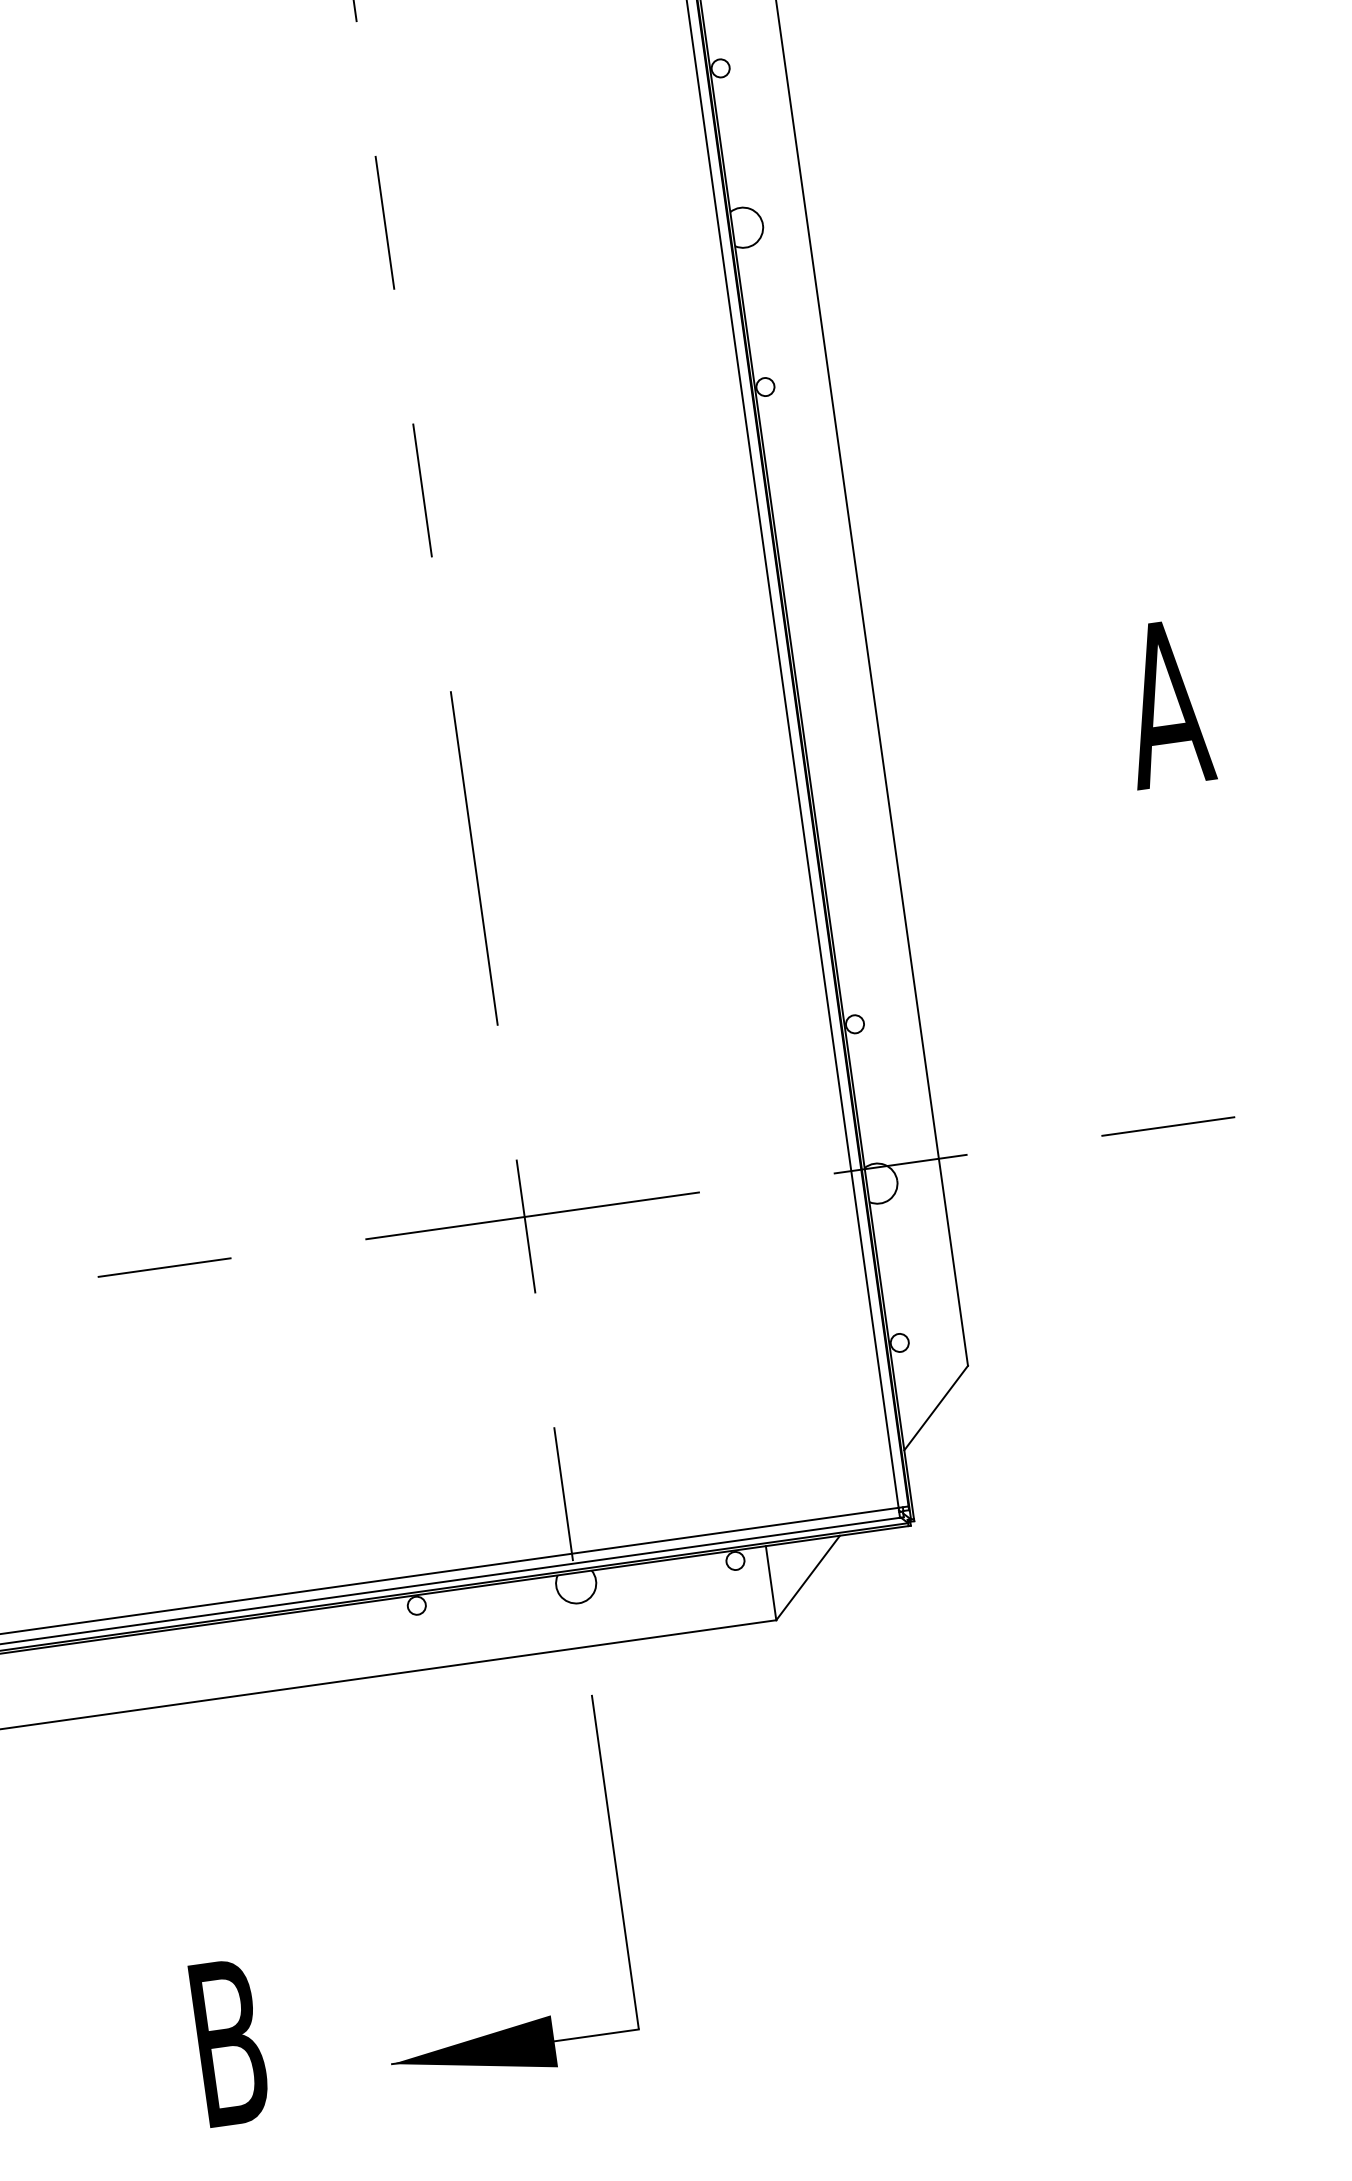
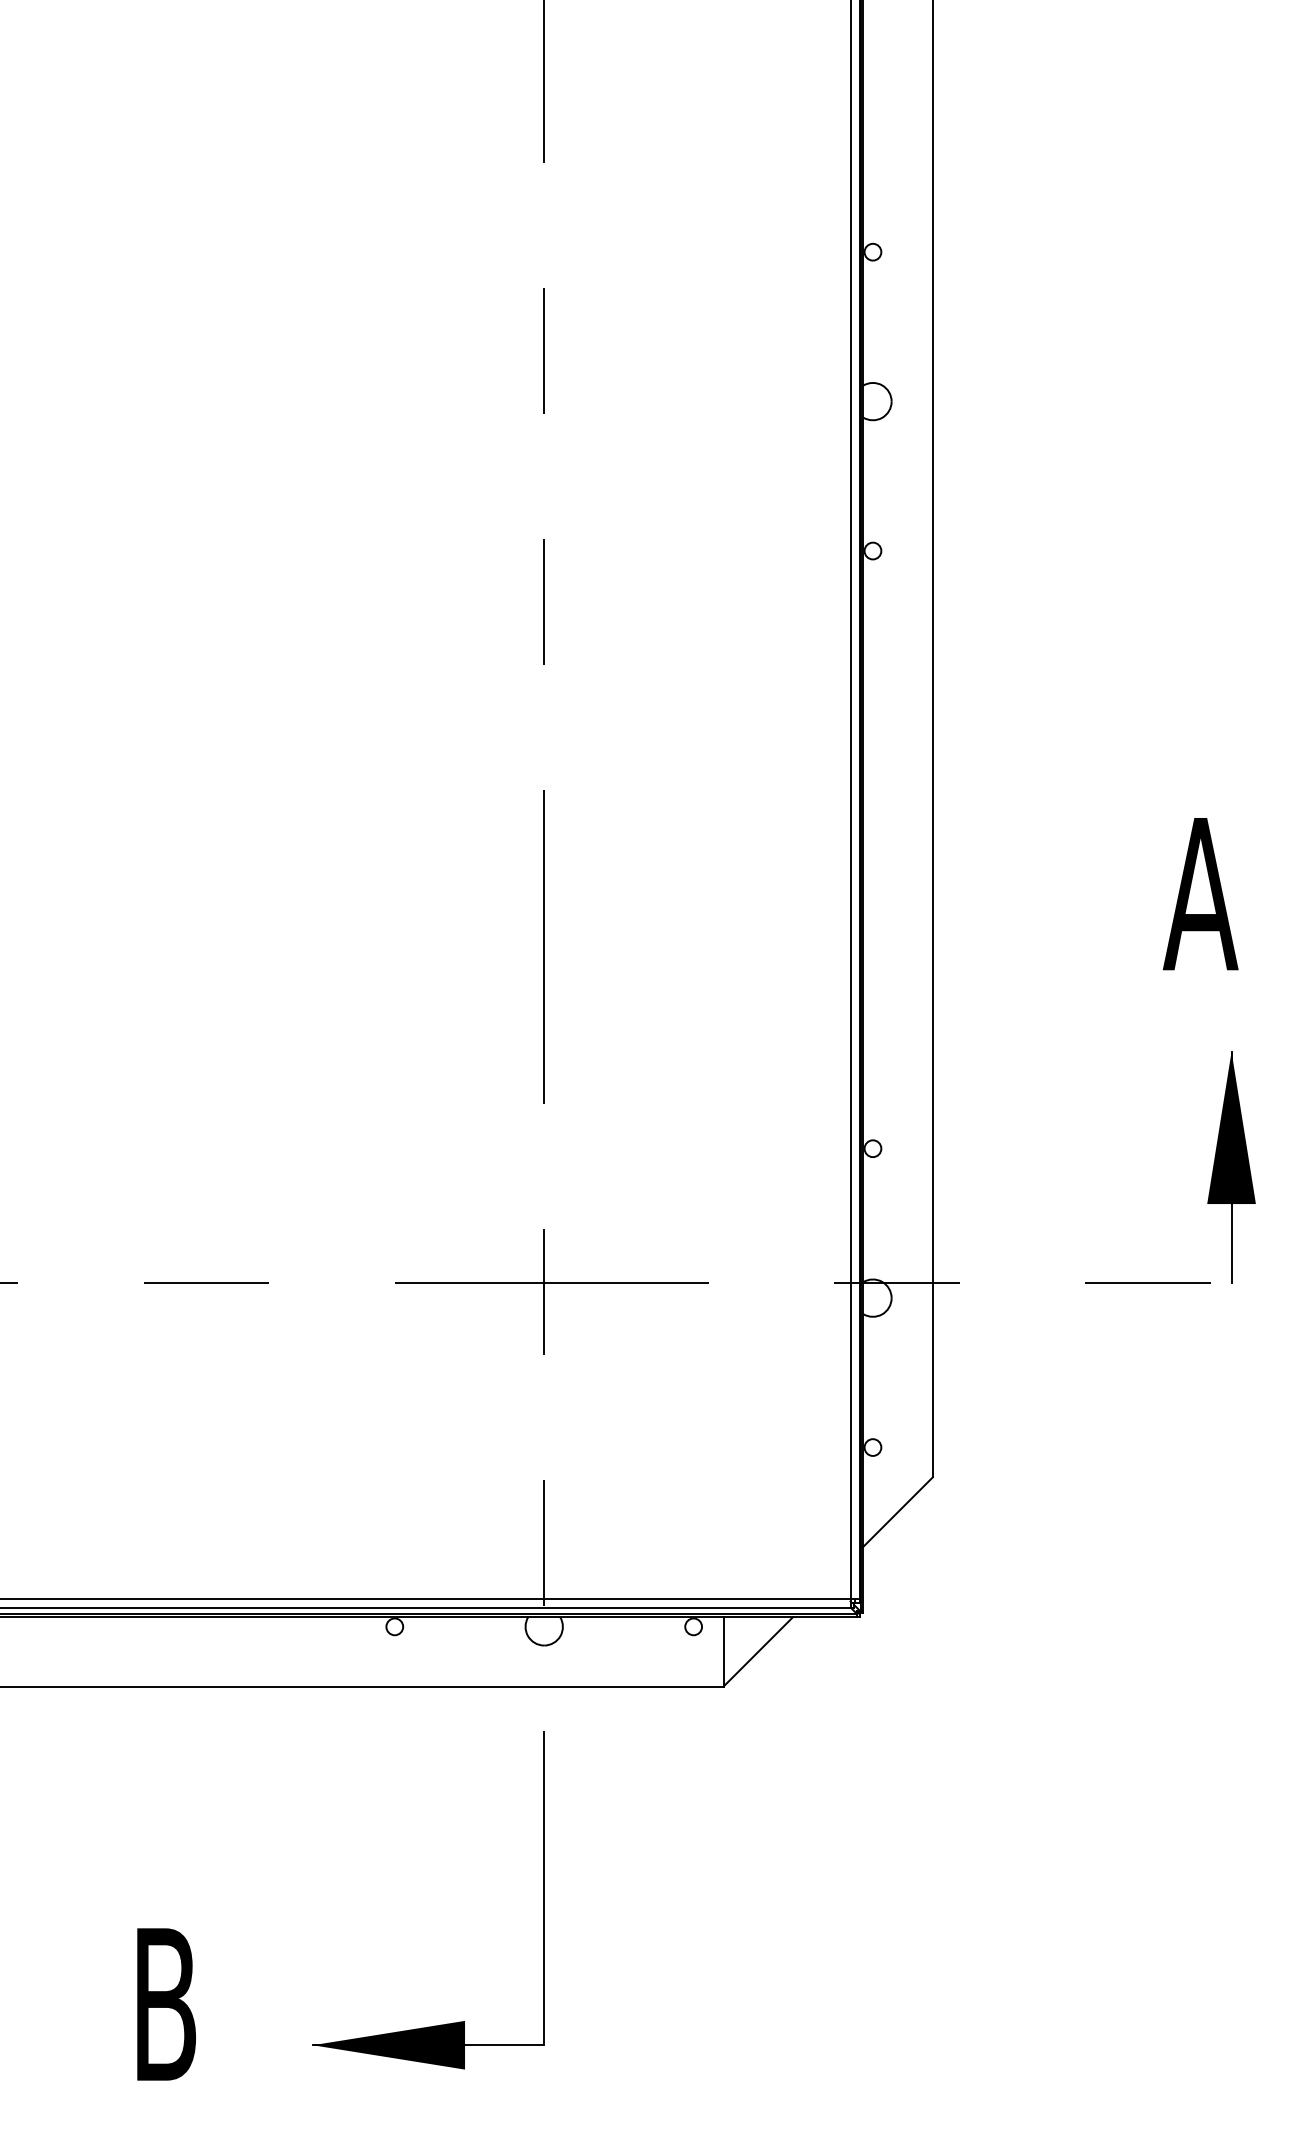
part: (1240, 990) -> (1231, 1167), added

